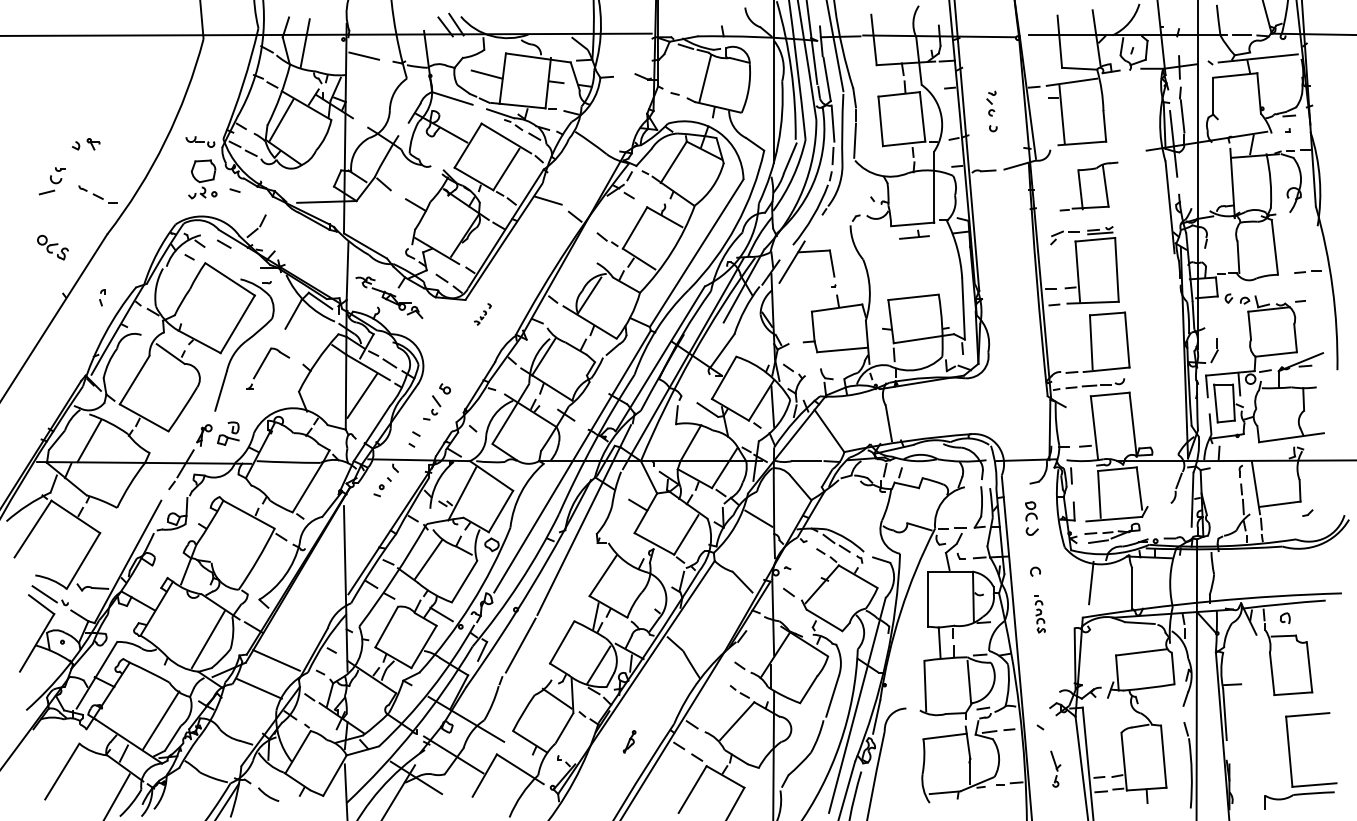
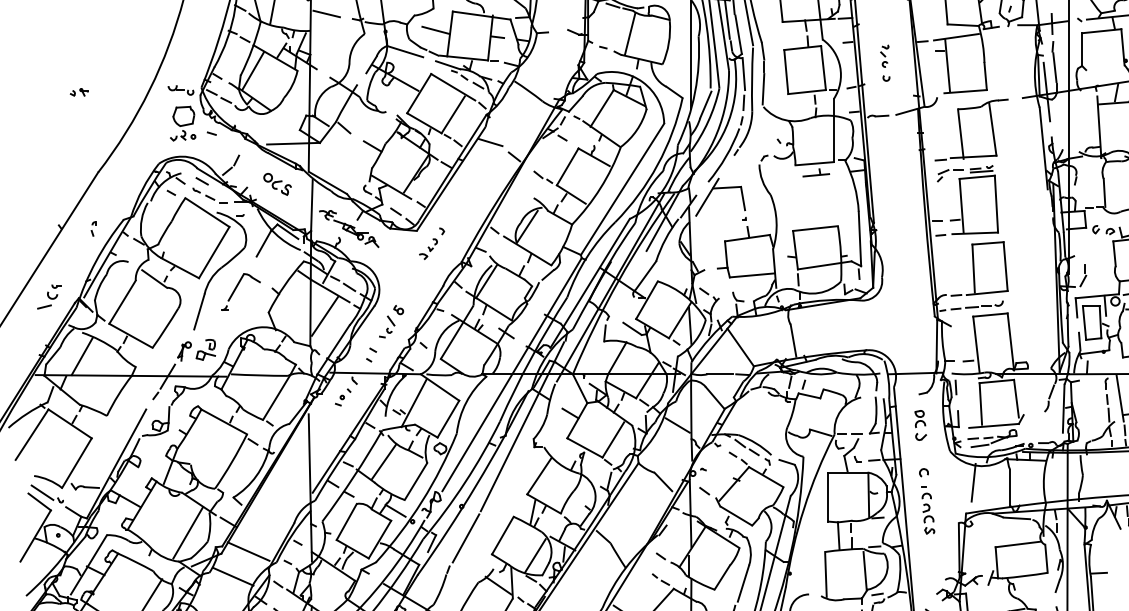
part: (85, 143) -> (78, 91), size x0.71
part: (51, 181) -> (48, 297), moved
part: (1088, 186) -> (971, 129), size x1.43
part: (97, 194) -> (209, 195), moved
part: (52, 247) -> (277, 184), moved
part: (482, 314) -> (431, 243), size x1.67
part: (1039, 614) -> (927, 510), size x1.43

